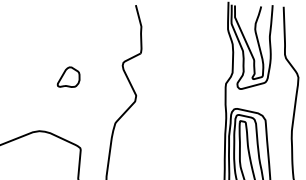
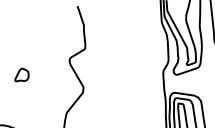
part: (68, 76) -> (21, 74), size x0.7

